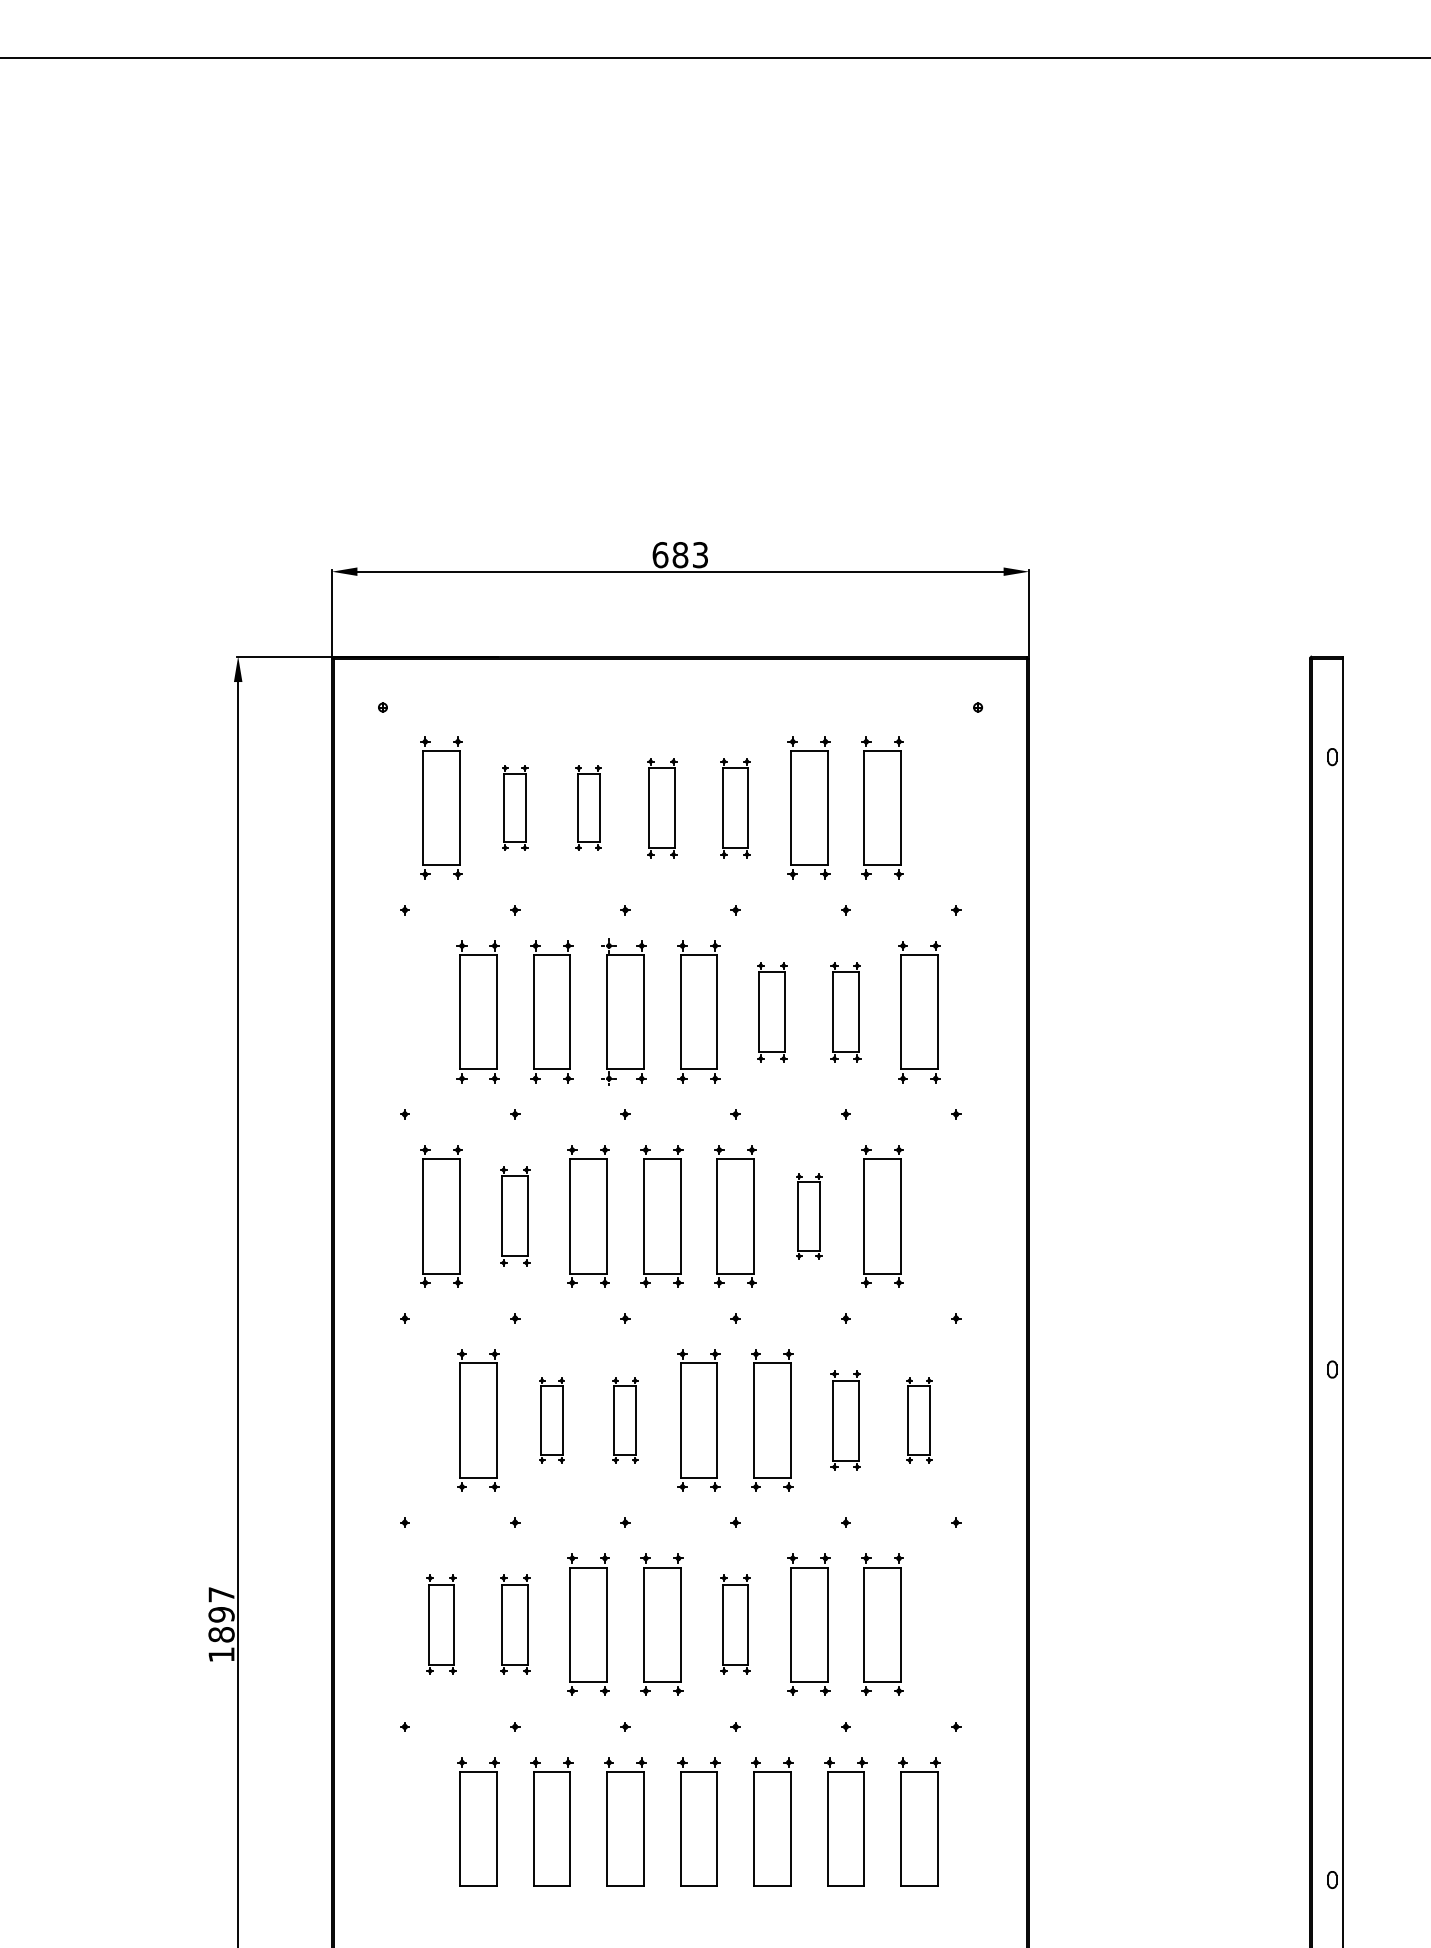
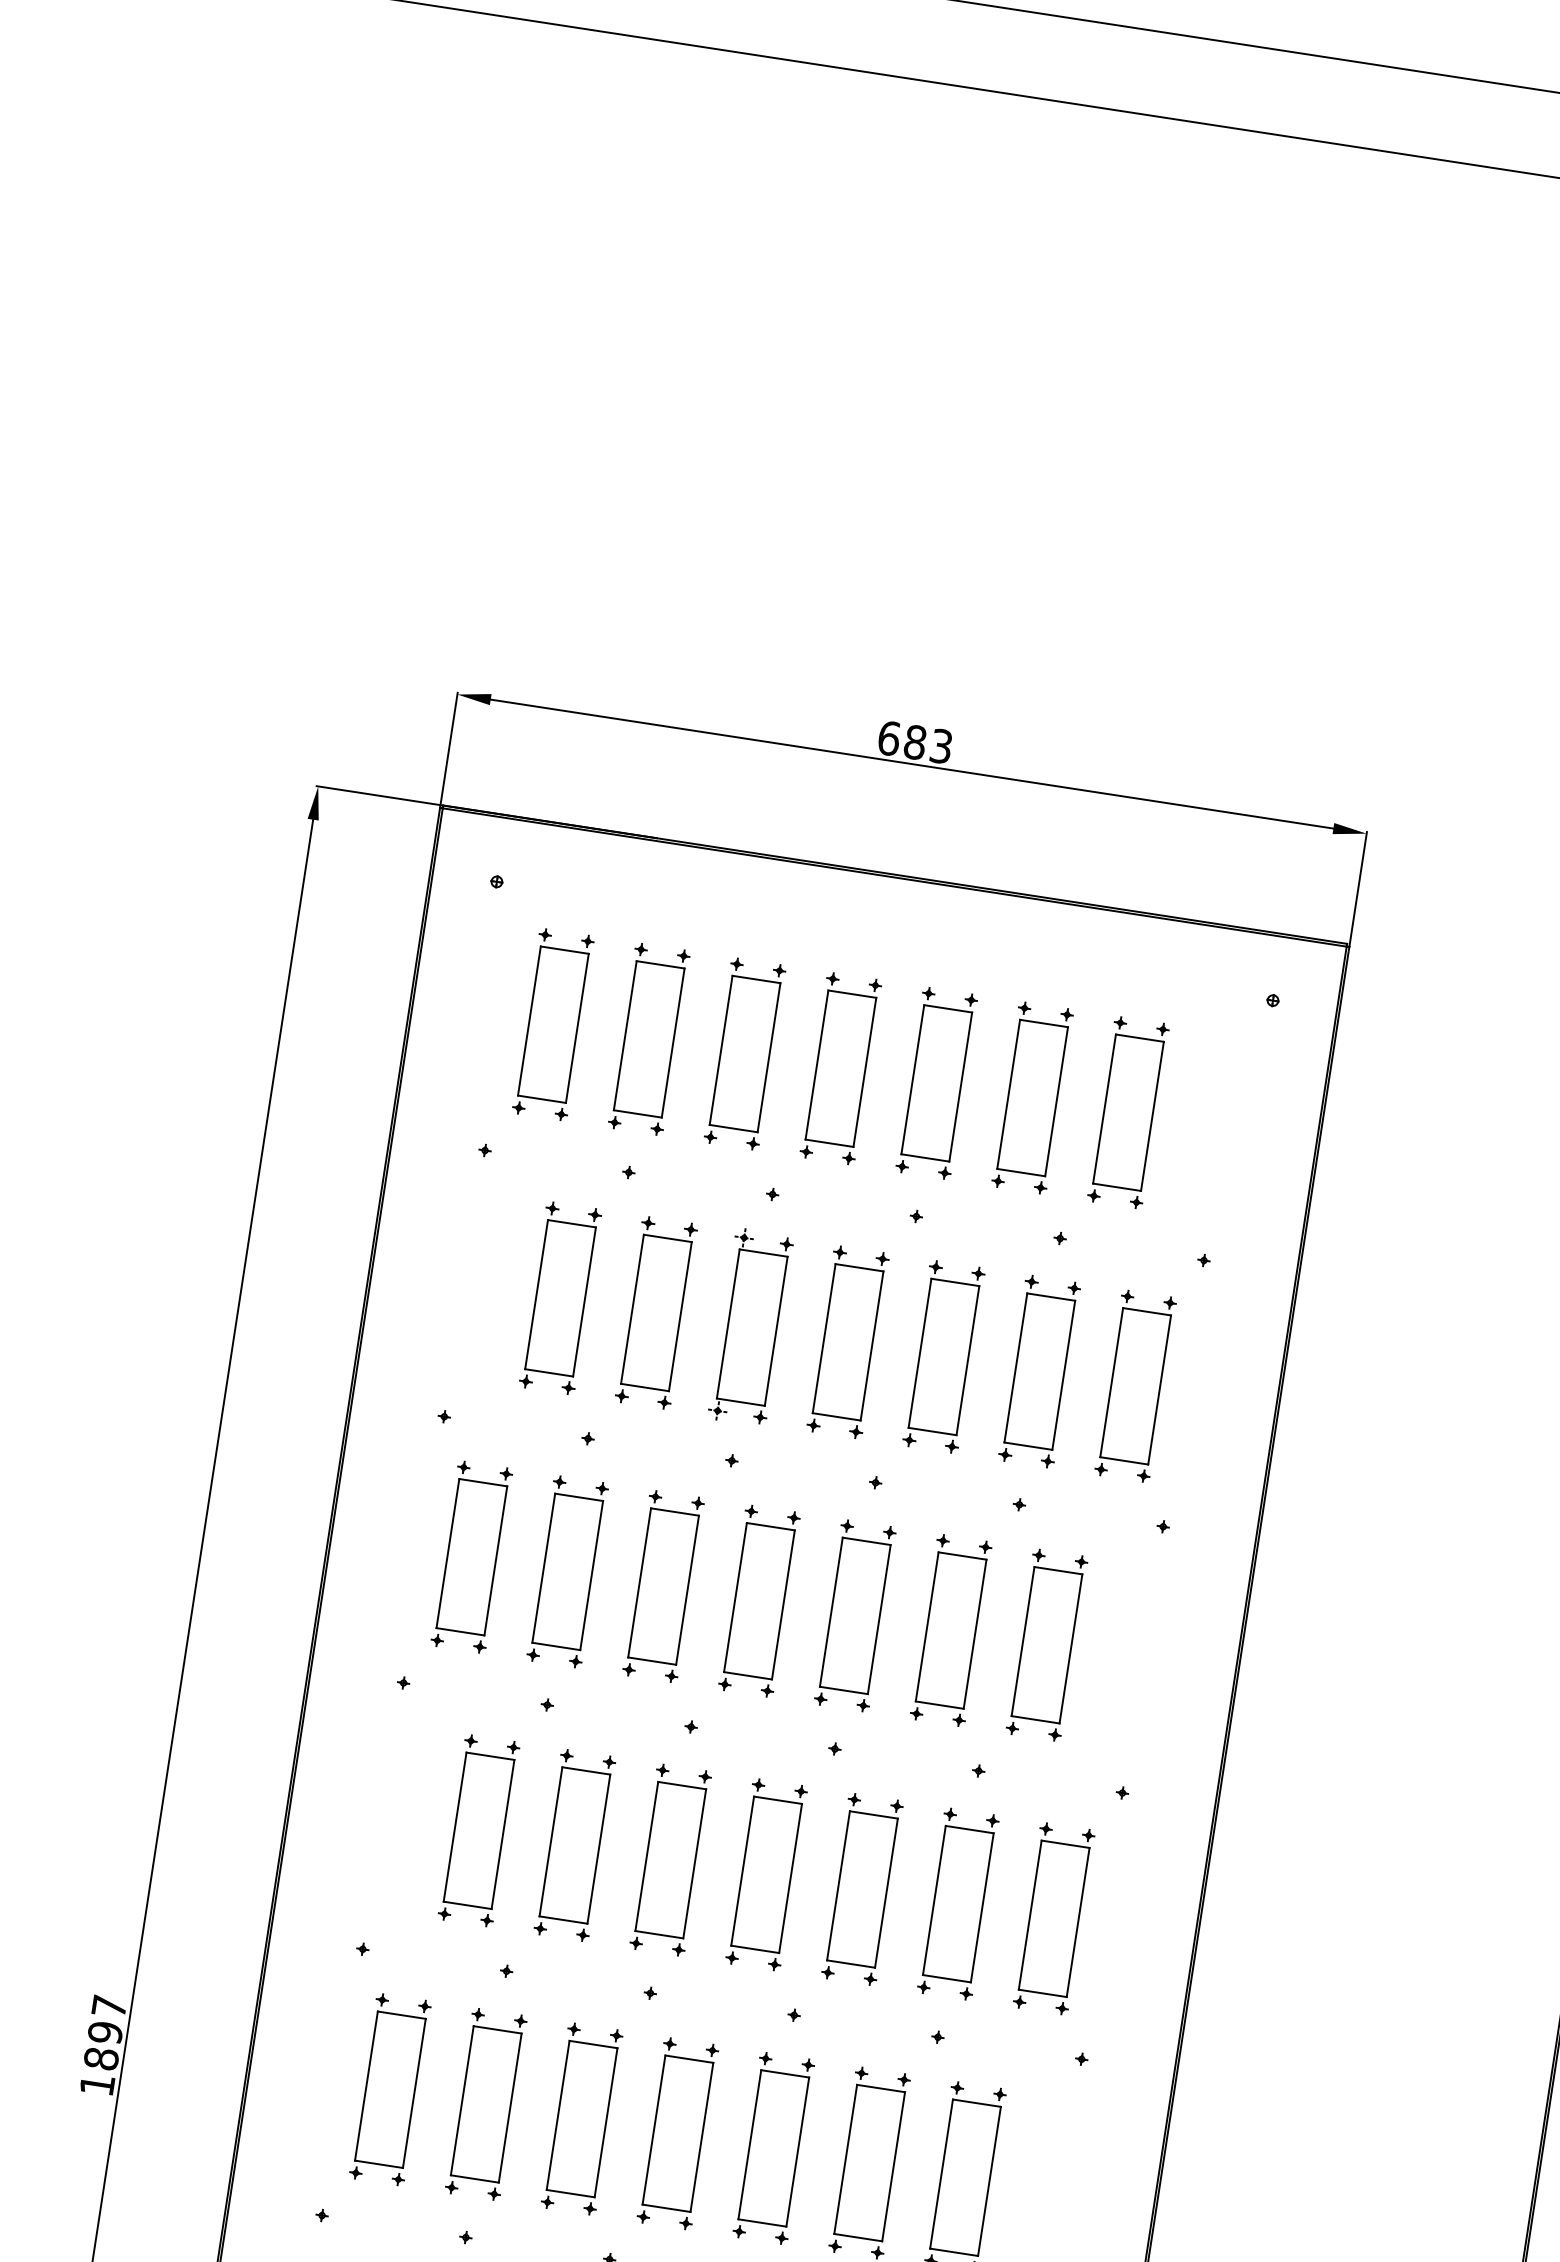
part: (514, 807) -> (648, 1038), size x1.67
part: (588, 807) -> (745, 1053), size x1.67
part: (661, 807) -> (840, 1067), size x1.43
part: (735, 807) -> (936, 1082), size x1.43
part: (771, 1011) -> (942, 1355), size x1.43
part: (845, 1011) -> (1039, 1370), size x1.43
part: (514, 1216) -> (566, 1571), size x1.43
part: (808, 1216) -> (950, 1630), size x1.67
part: (551, 1420) -> (574, 1845), size x1.67
part: (625, 1420) -> (670, 1860), size x1.67
part: (845, 1420) -> (957, 1903), size x1.43
part: (919, 1420) -> (1054, 1918), size x1.67
part: (441, 1624) -> (390, 2089), size x1.43
part: (514, 1624) -> (485, 2103), size x1.43
part: (735, 1624) -> (773, 2148), size x1.43

